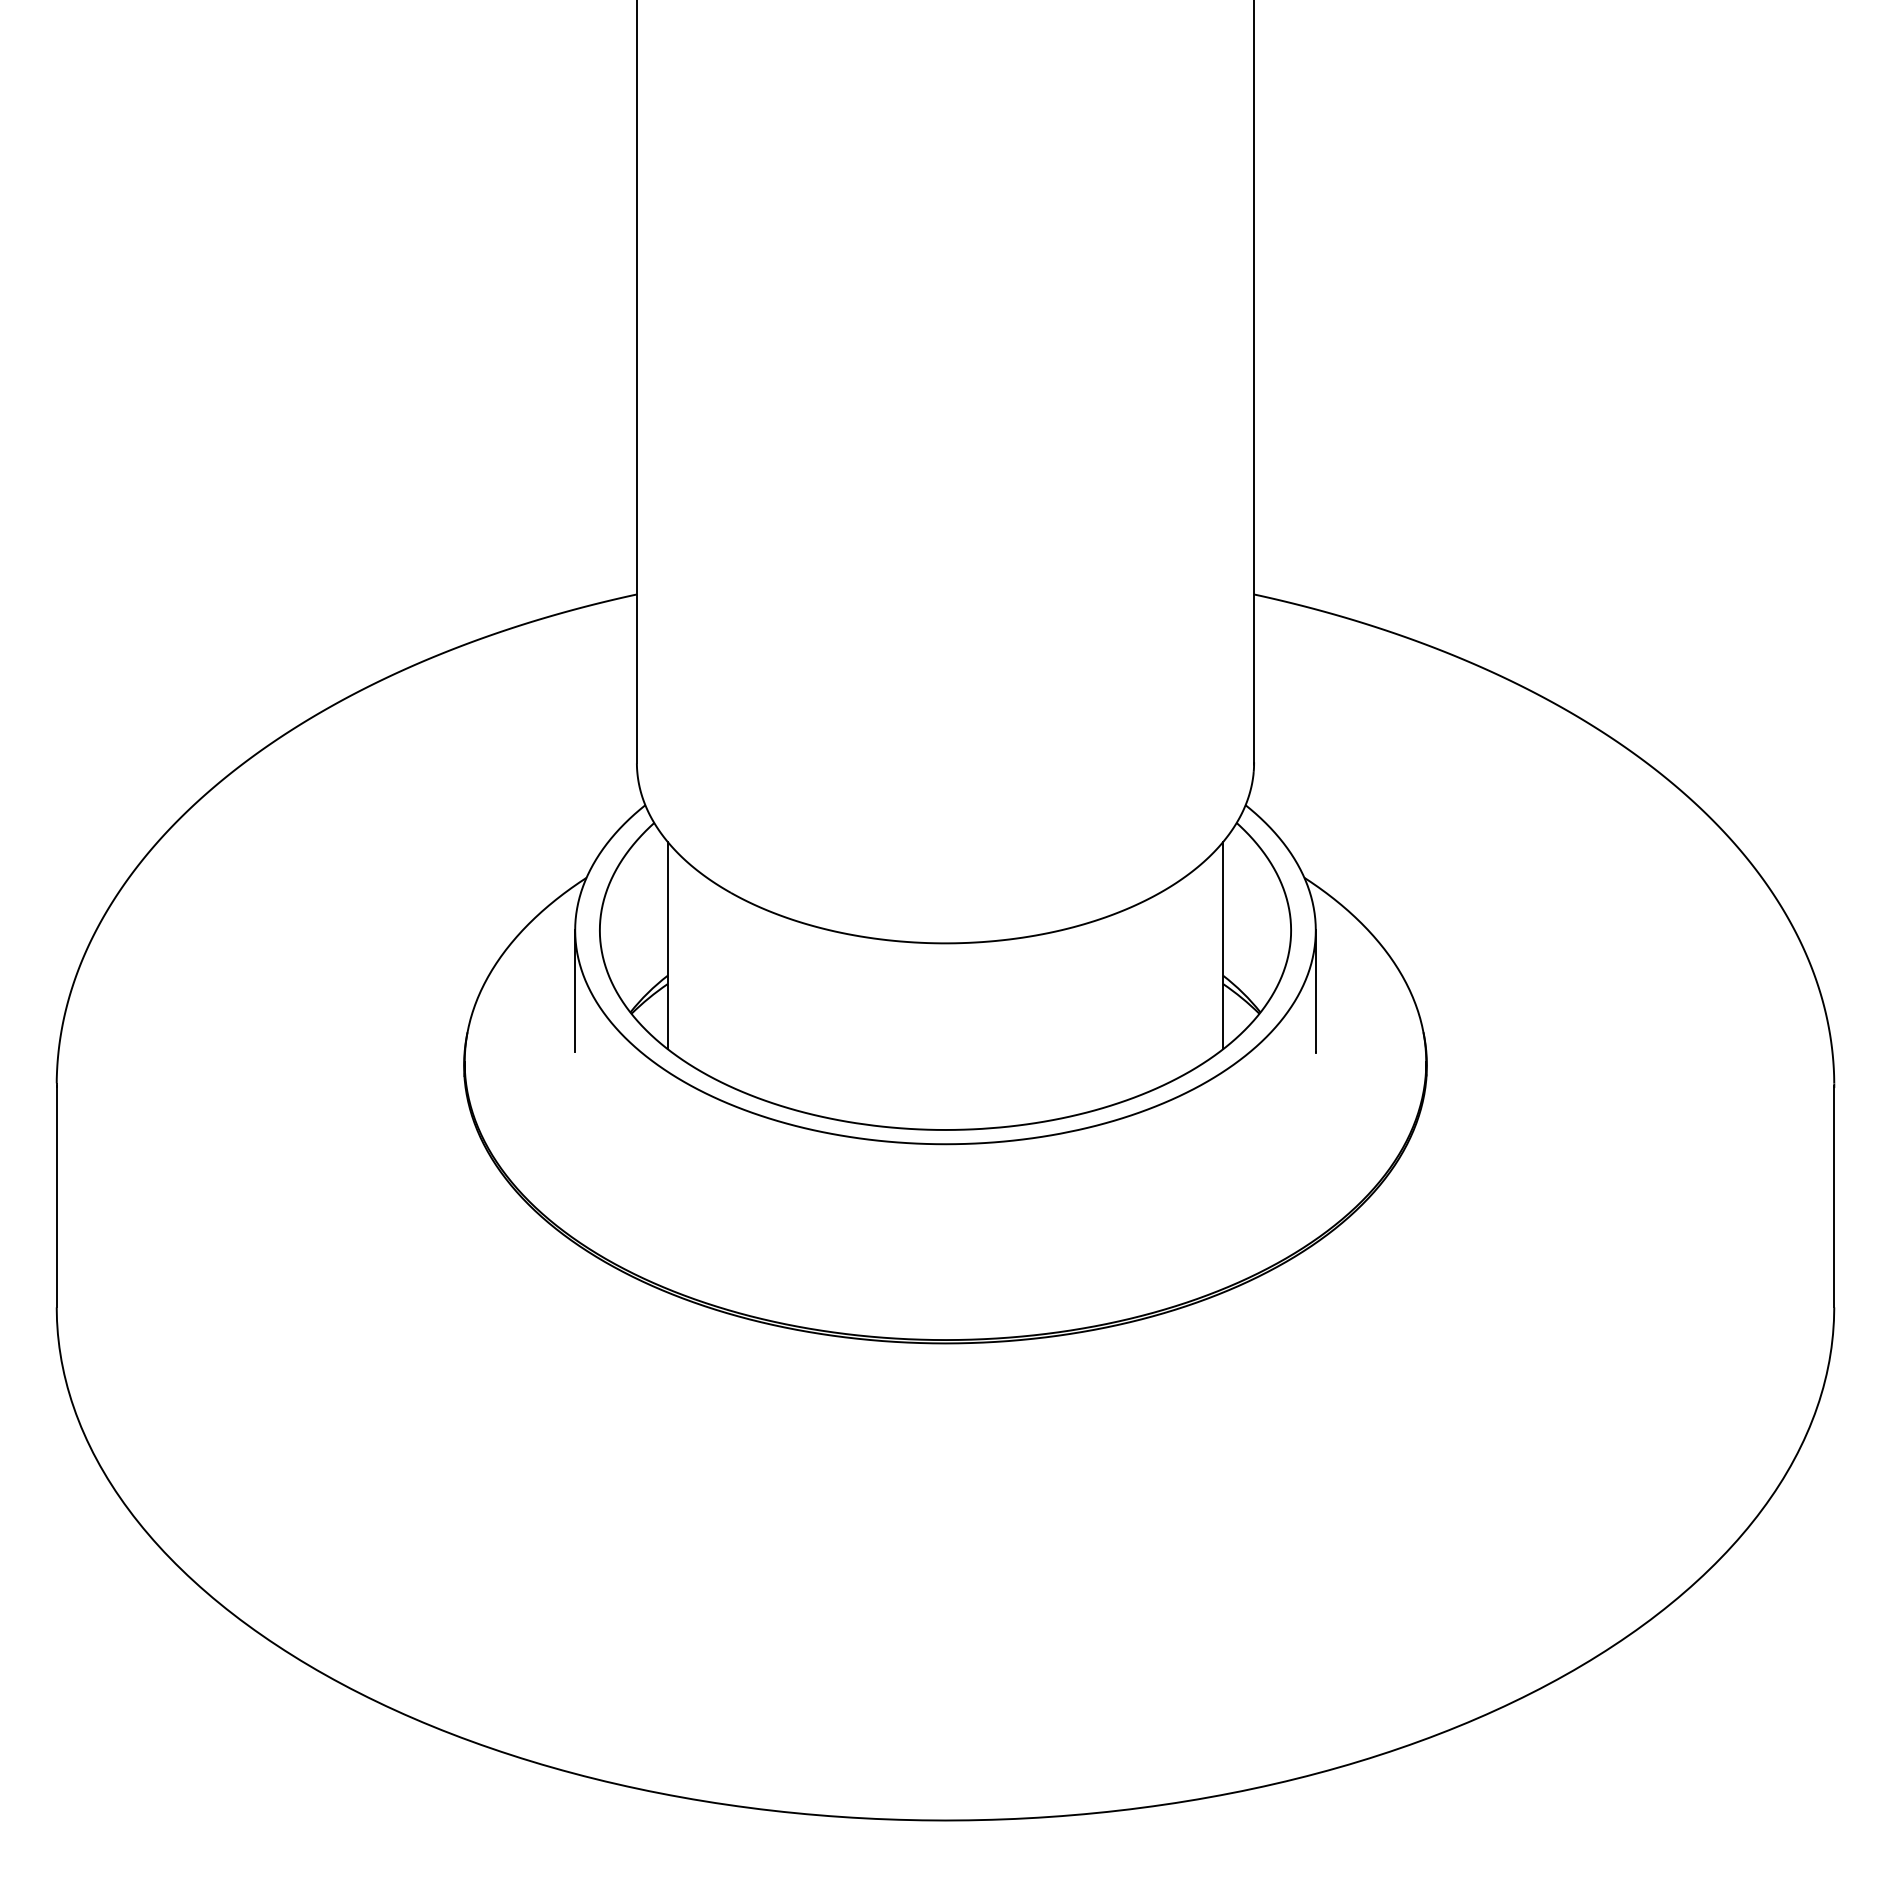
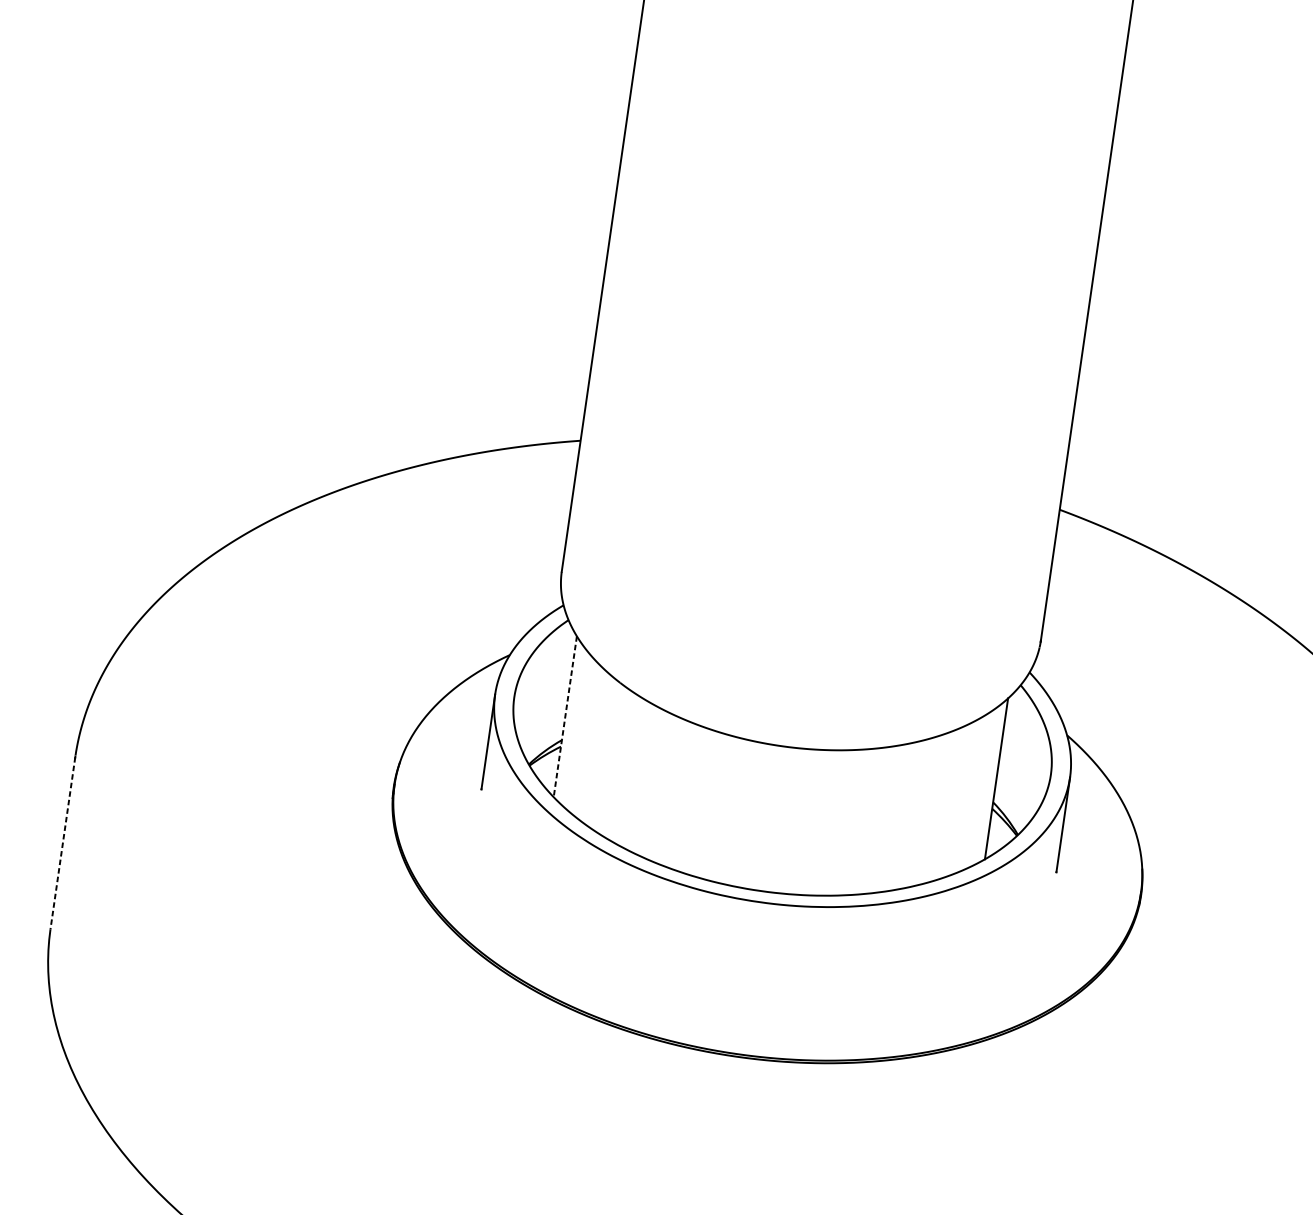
line: (667, 945) -> (565, 716), solid -> dashed
line: (56, 1196) -> (62, 843), solid -> dashed

